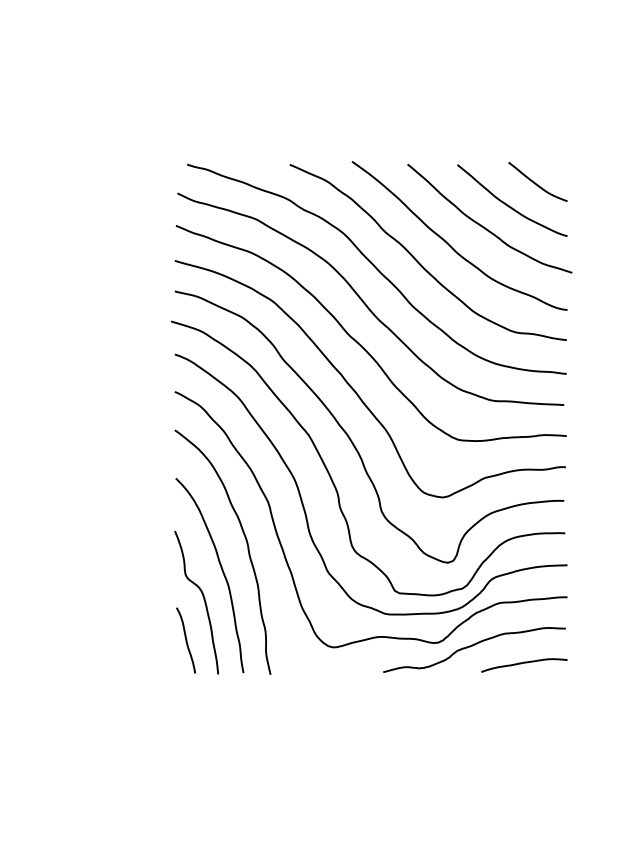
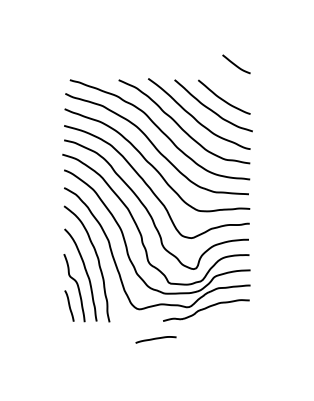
curve: (537, 182) -> (236, 64), moved
curve: (523, 664) -> (155, 339), moved

